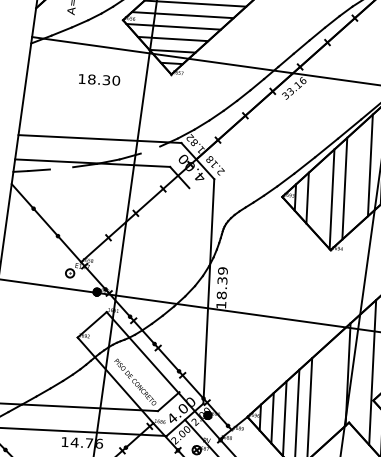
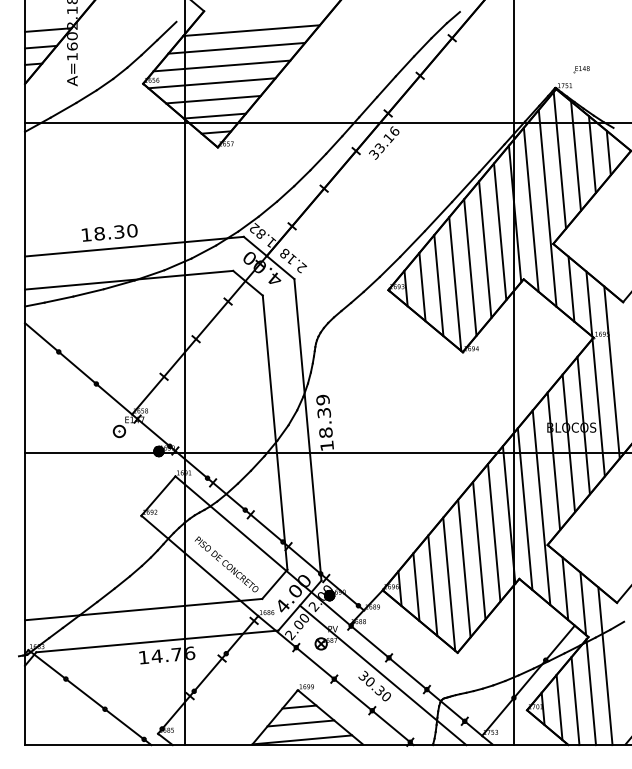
text: (99, 79) -> (109, 232), moved
line: (150, 149) -> (203, 251), added
line: (61, 168) -> (88, 292), added
line: (357, 176) -> (485, 249), added
line: (319, 198) -> (438, 285), added
line: (184, 289) -> (274, 432), added
line: (360, 371) -> (524, 508), added
line: (335, 385) -> (494, 532), added
line: (322, 397) -> (479, 550), added

